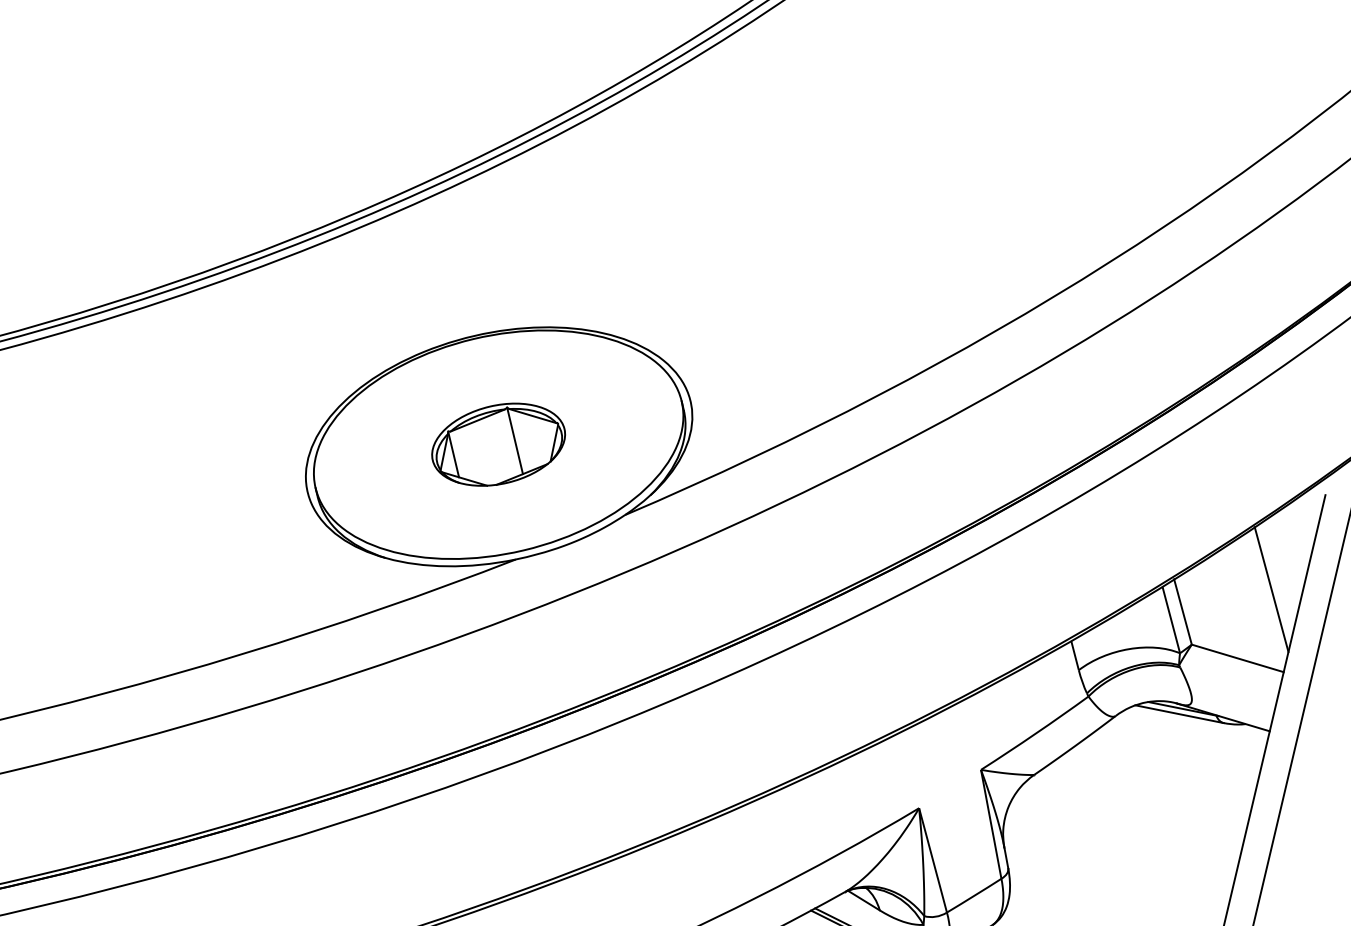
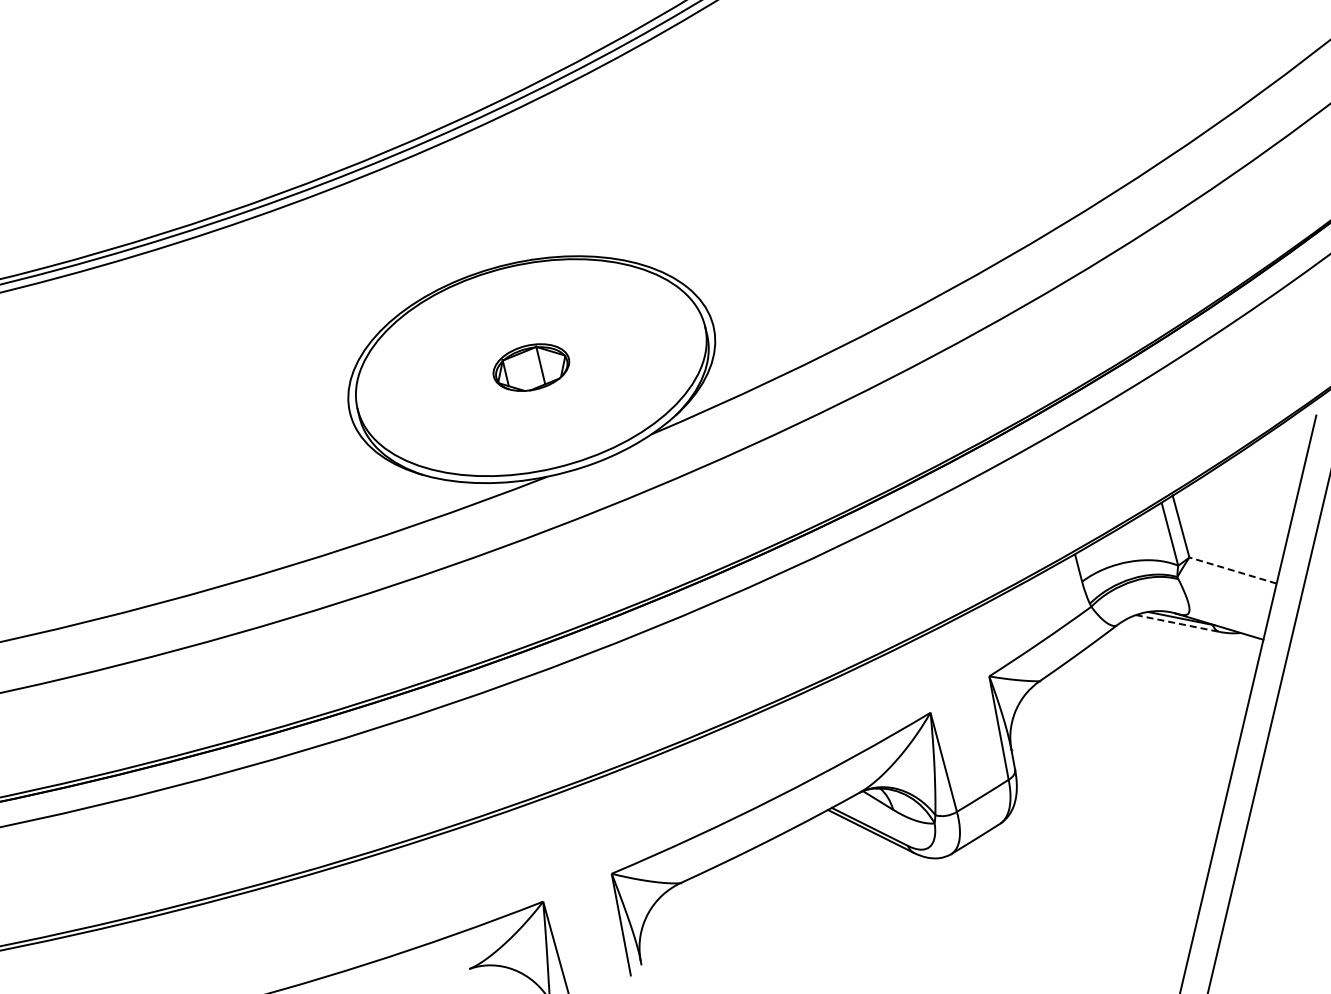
part: (498, 444) -> (531, 367), size x0.6
line: (1271, 588) -> (1265, 504), removed
line: (1238, 658) -> (1233, 570), solid -> dashed
line: (1179, 714) -> (1177, 623), solid -> dashed

